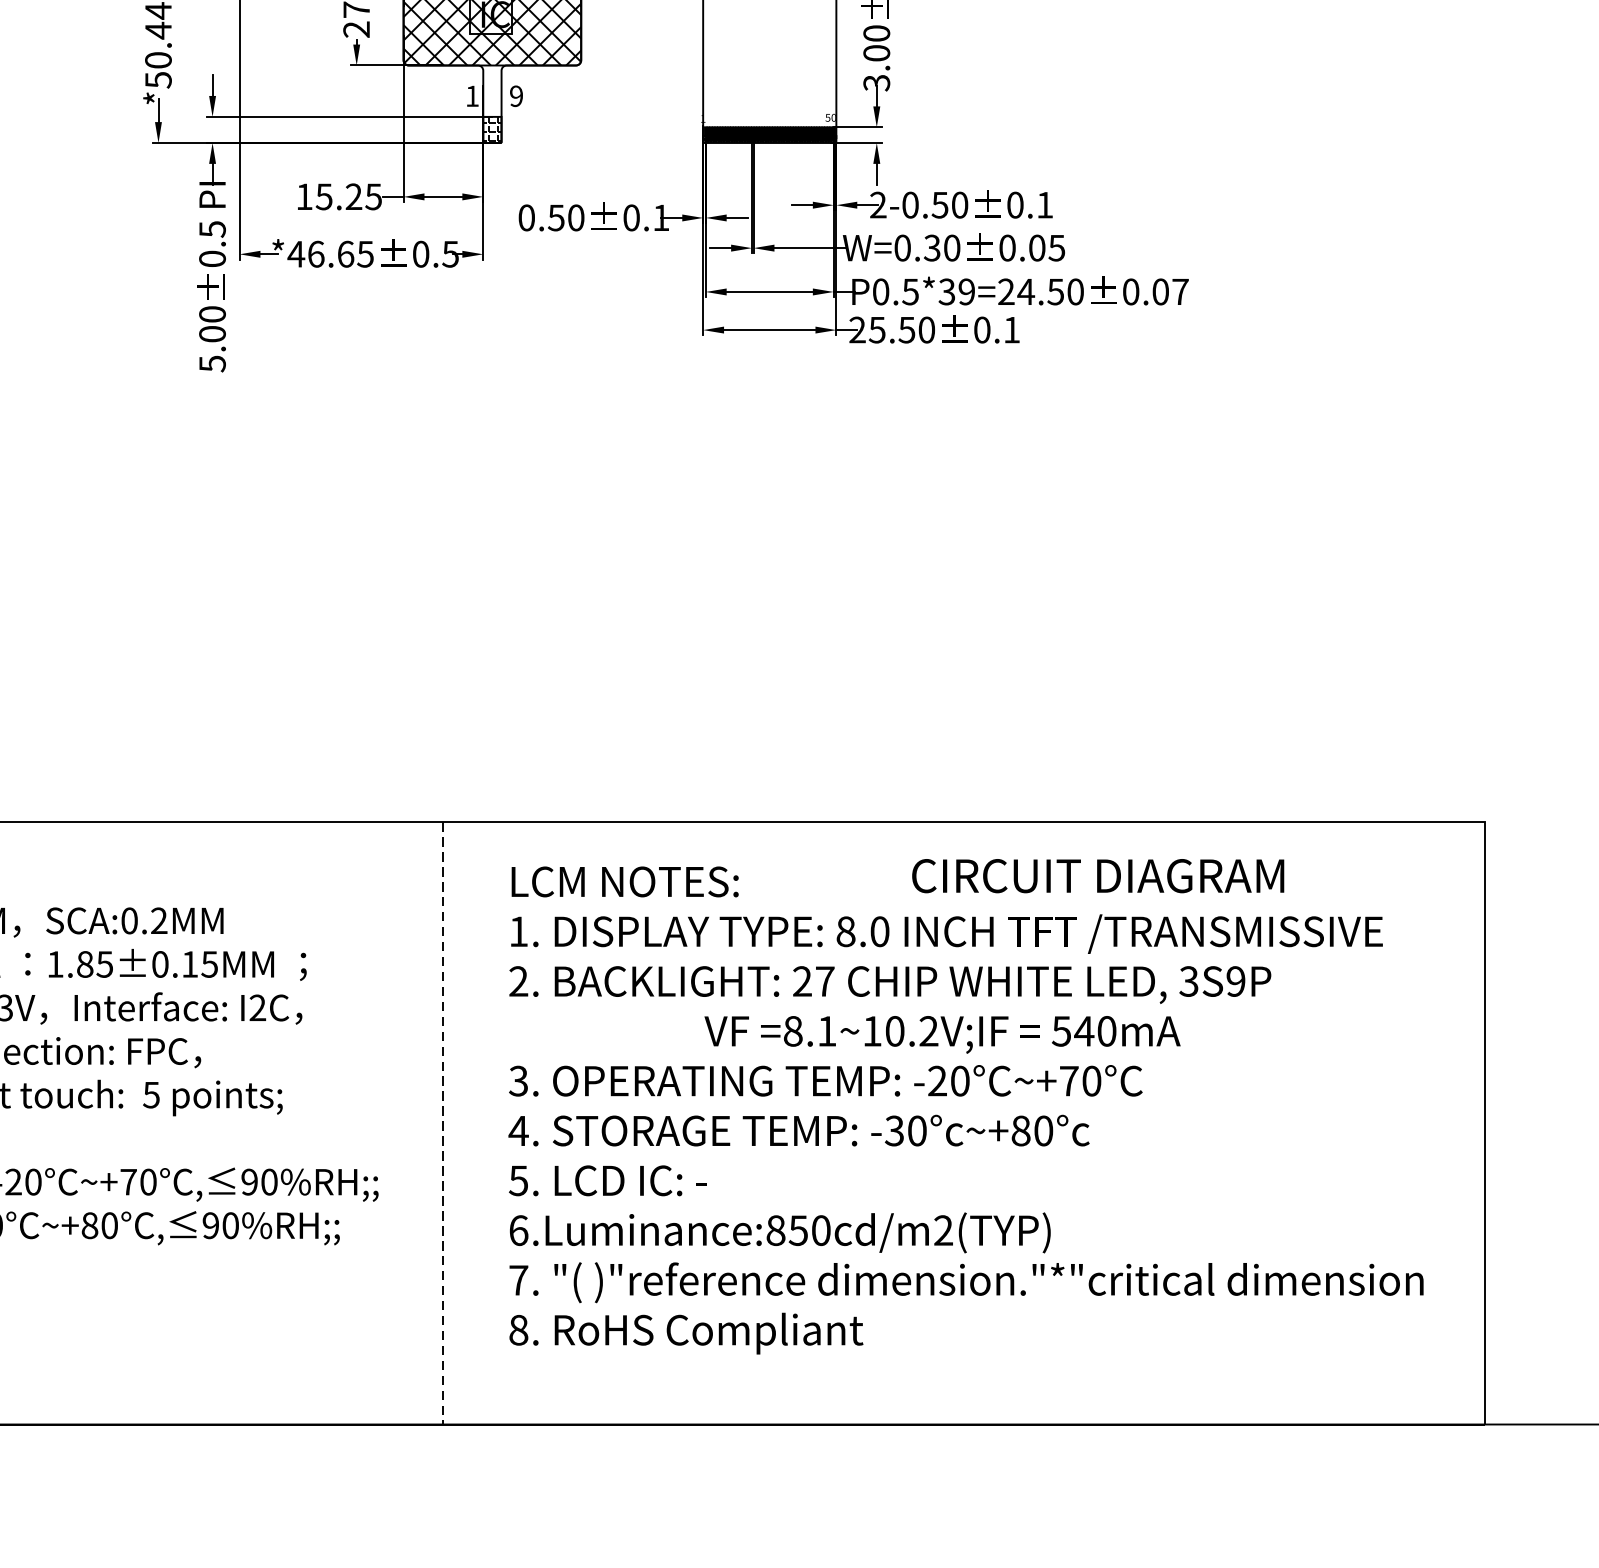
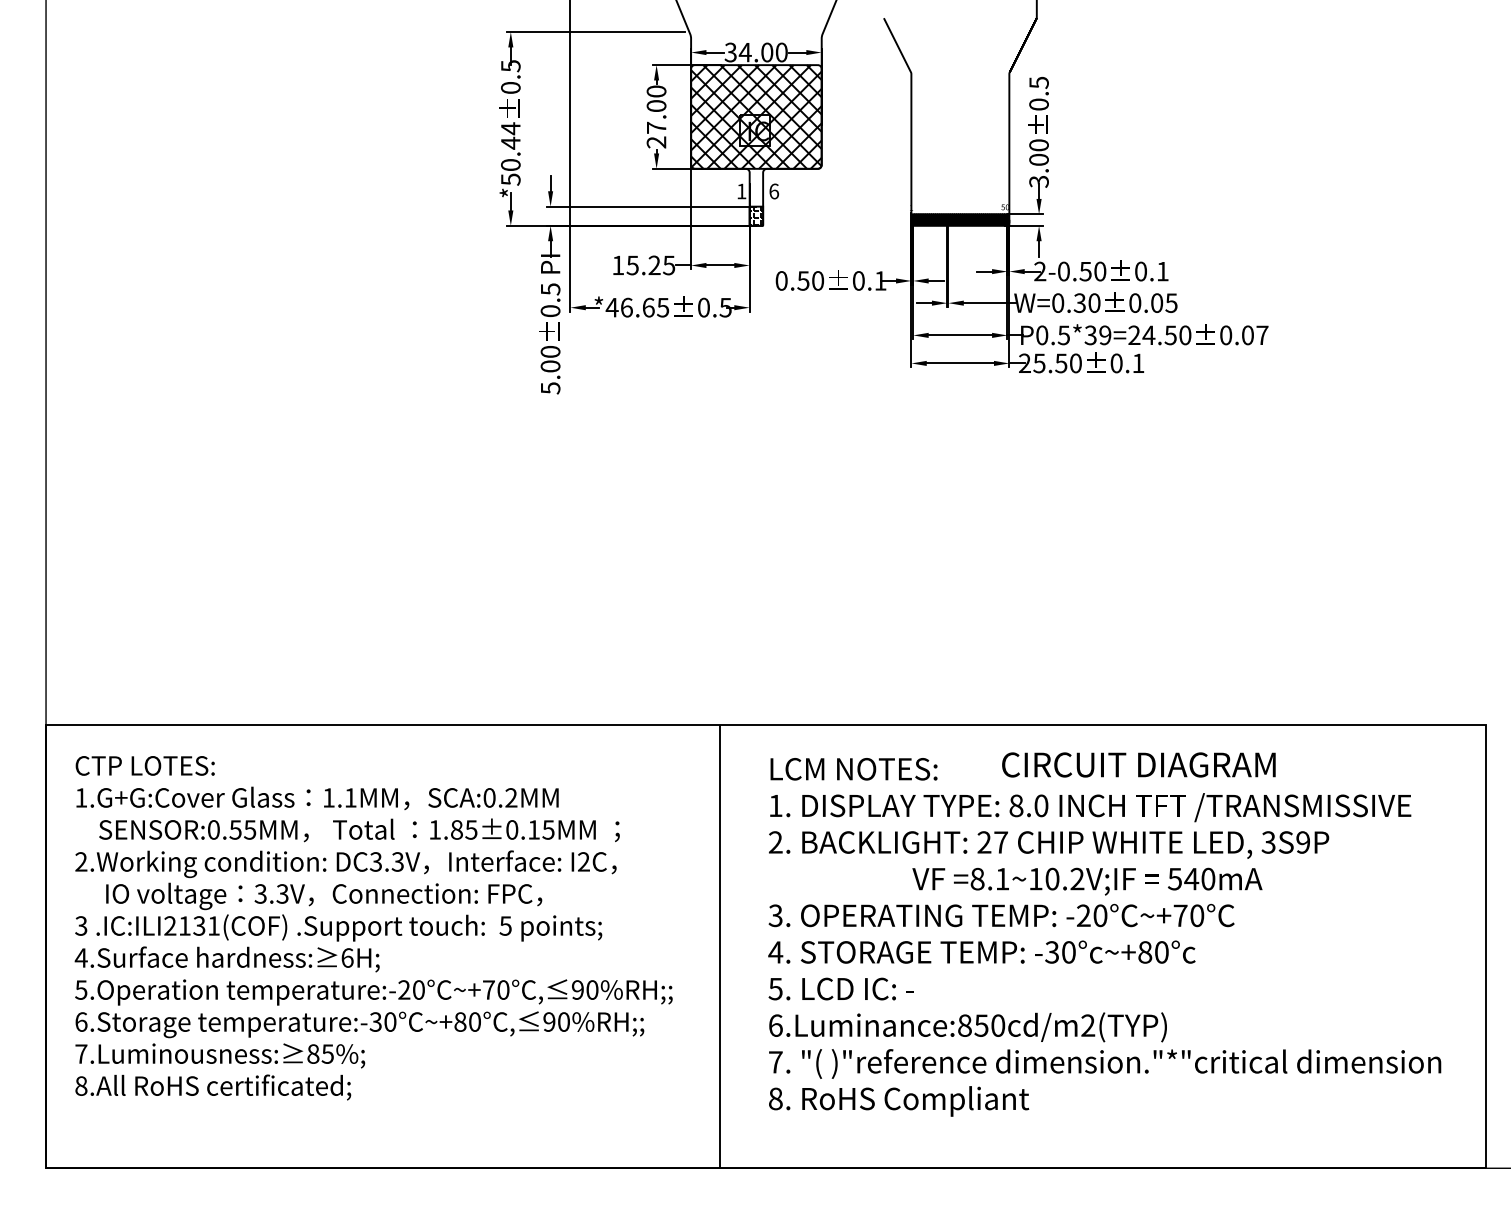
text: (517, 96) -> (774, 191), 9 -> 6
text: (1097, 875) -> (1138, 764), moved
line: (443, 1124) -> (720, 947), dashed -> solid

